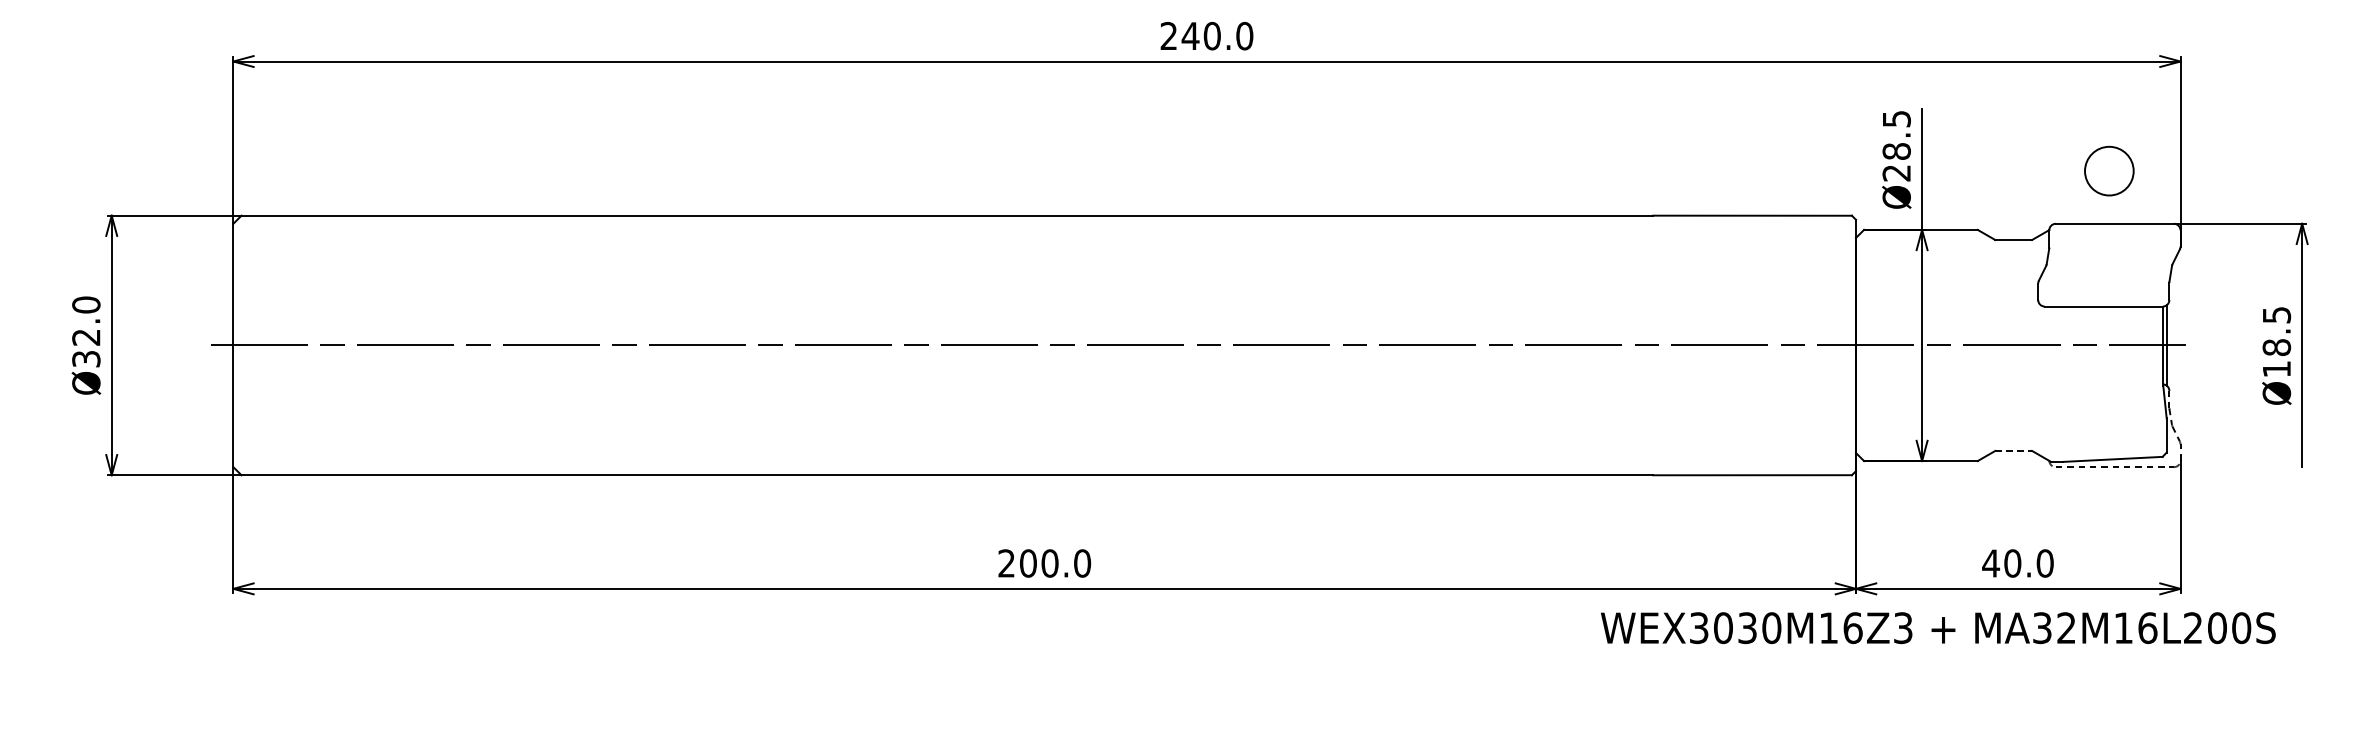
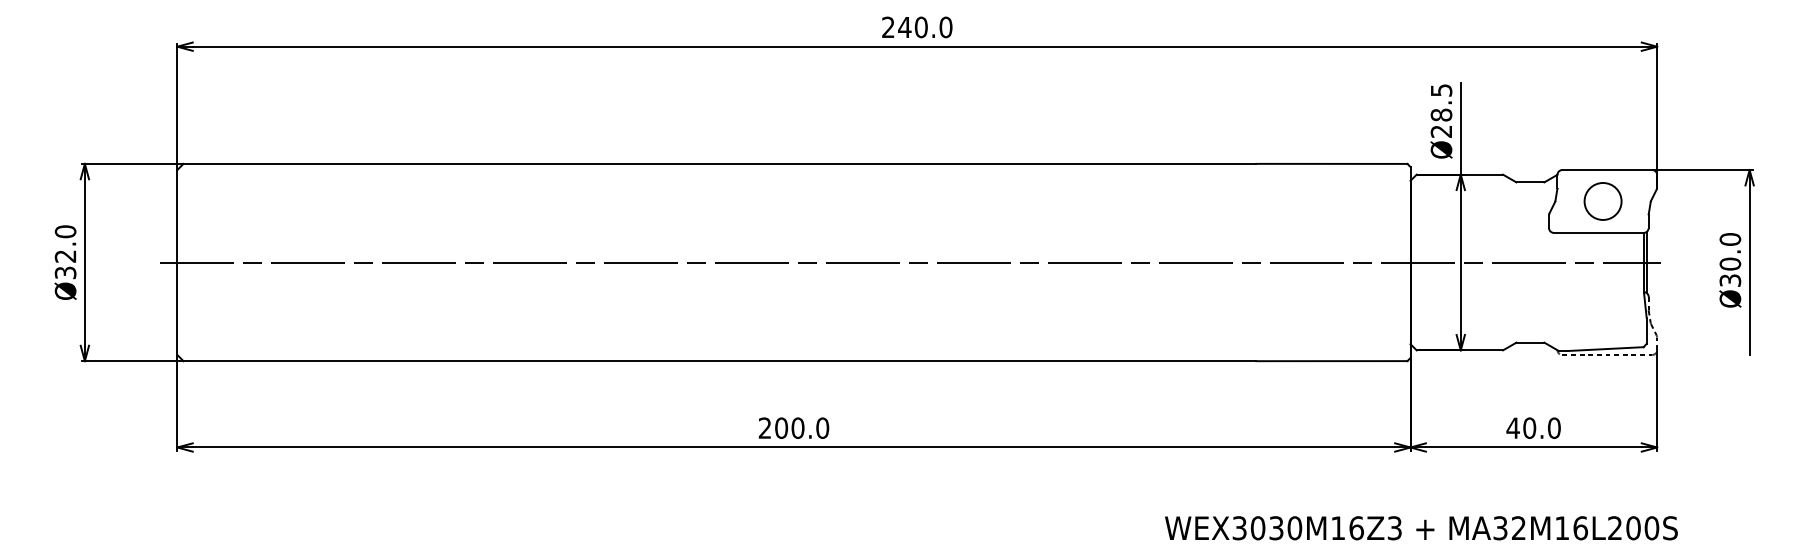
circle: (2109, 170) -> (1603, 200), moved
text: (2276, 341) -> (1730, 259), Ø18.5 -> Ø30.0
line: (2014, 450) -> (1531, 342), dashed -> solid
text: (1938, 628) -> (1421, 528), moved

